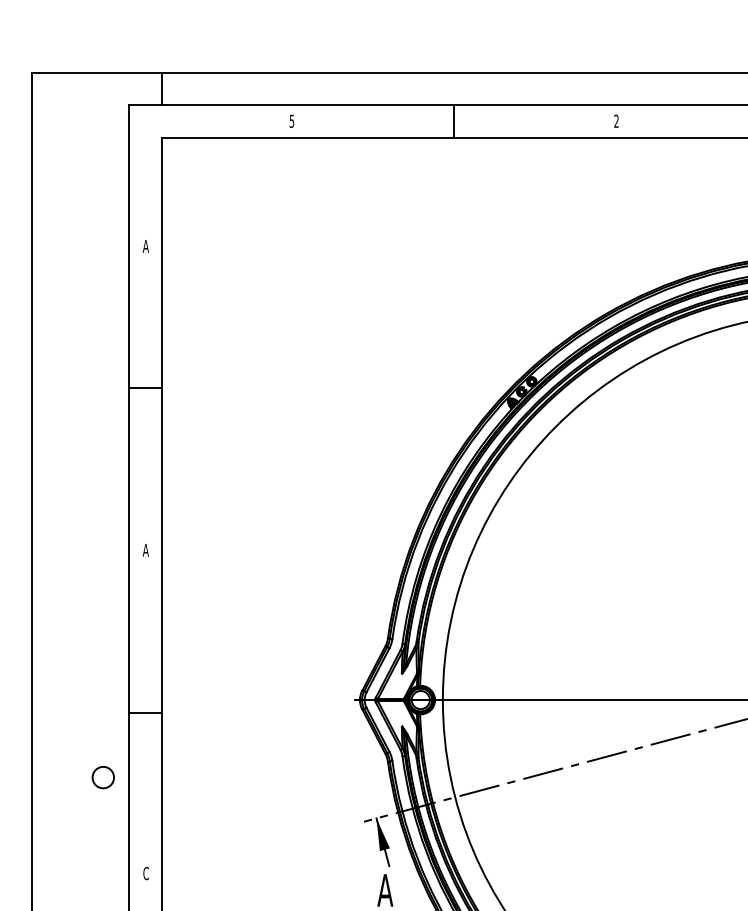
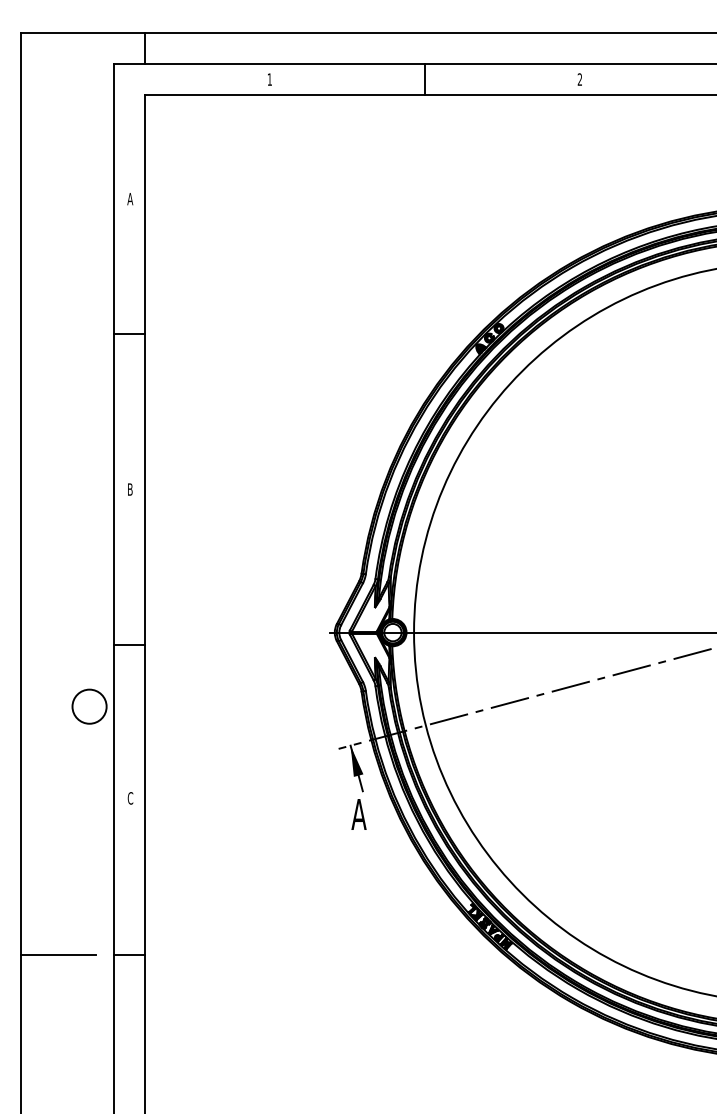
text: (291, 121) -> (269, 79), 5 -> 1
text: (146, 550) -> (130, 489), A -> B
circle: (103, 777) -> (89, 706), size x1.67

